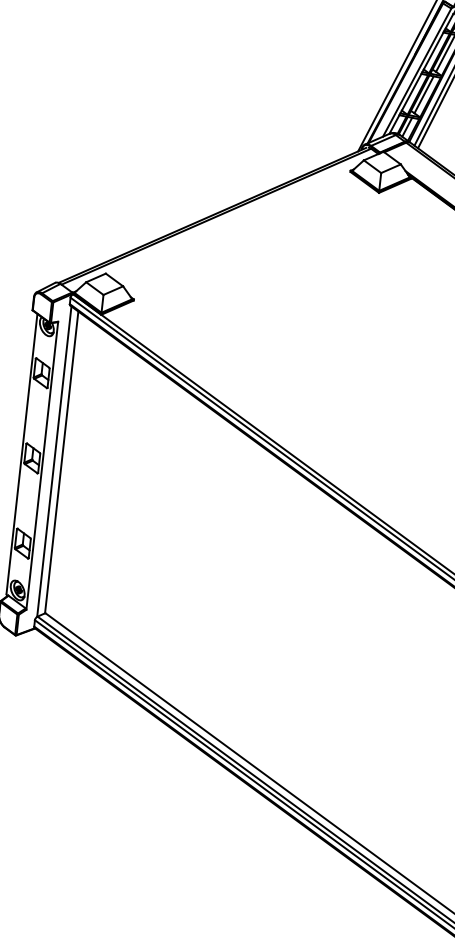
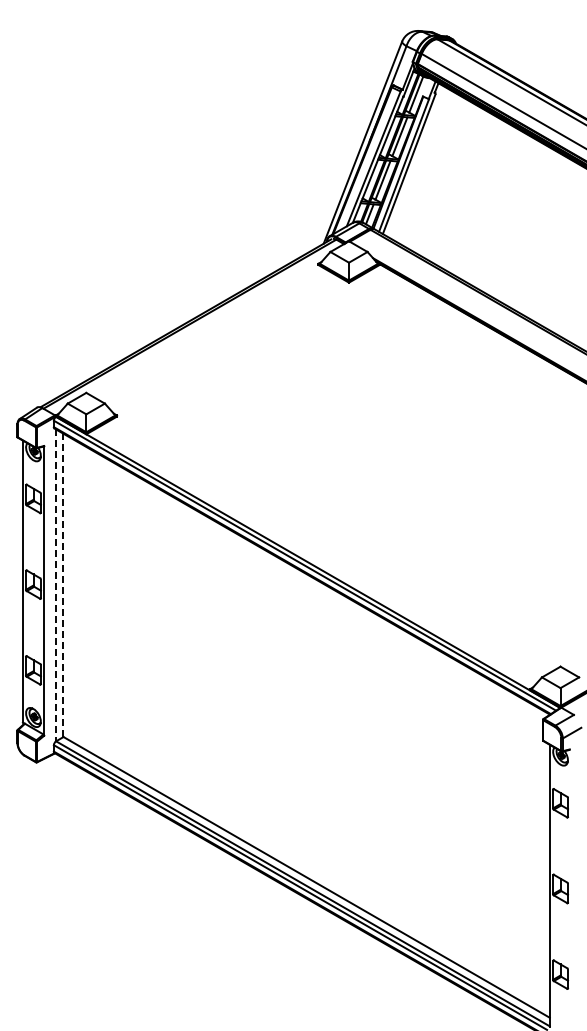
line: (54, 461) -> (55, 585), solid -> dashed
line: (62, 462) -> (63, 585), solid -> dashed

